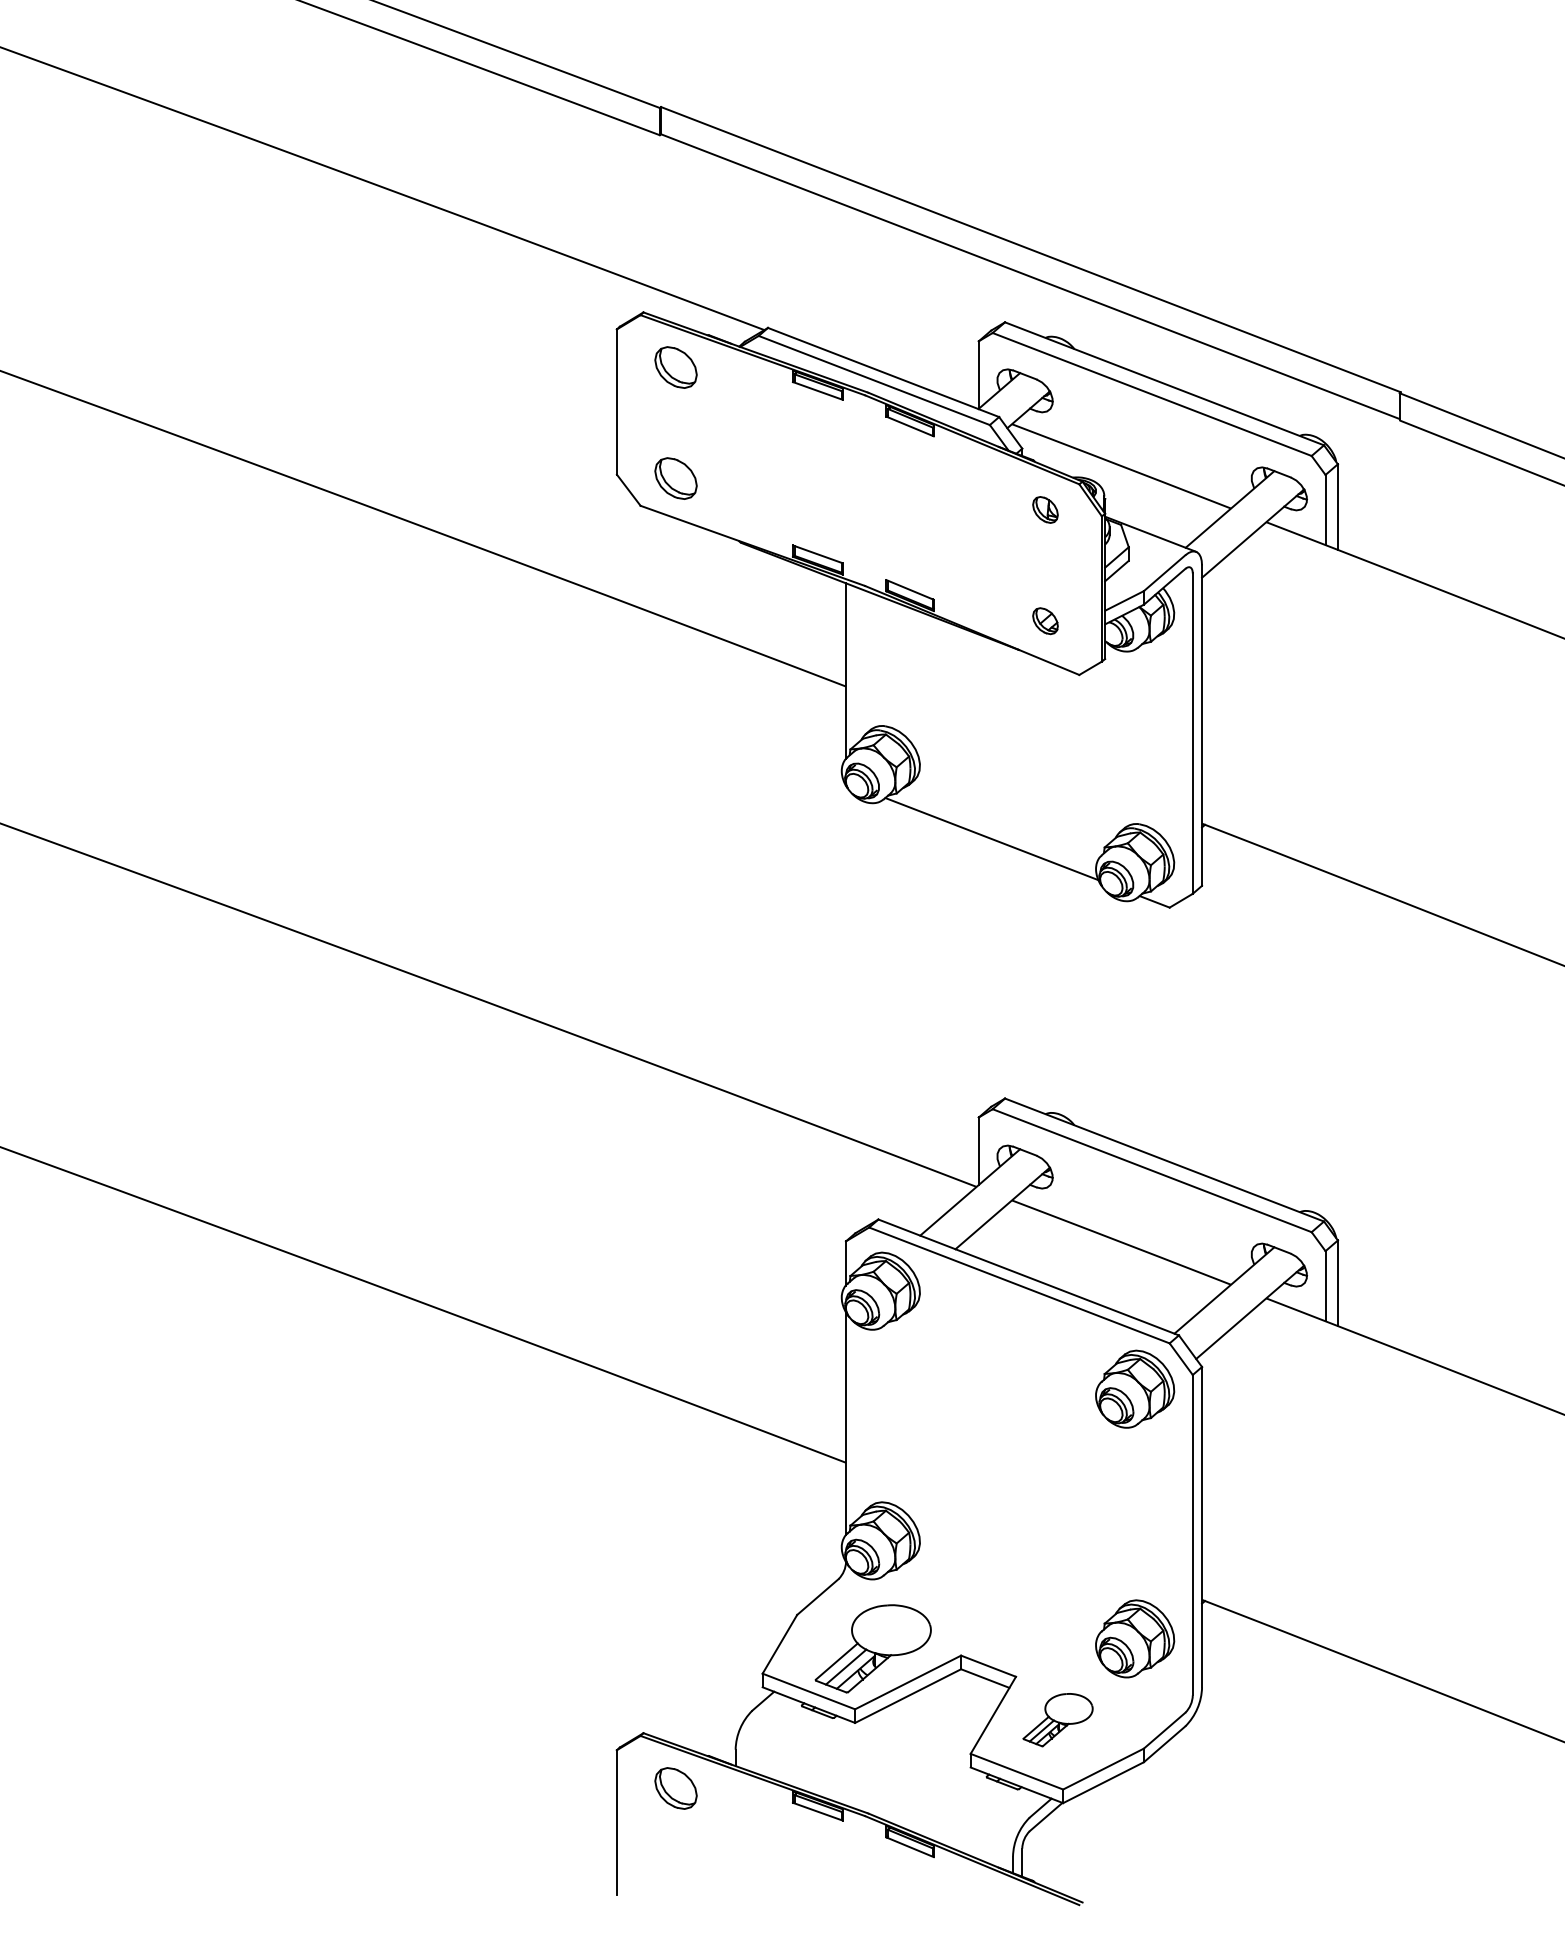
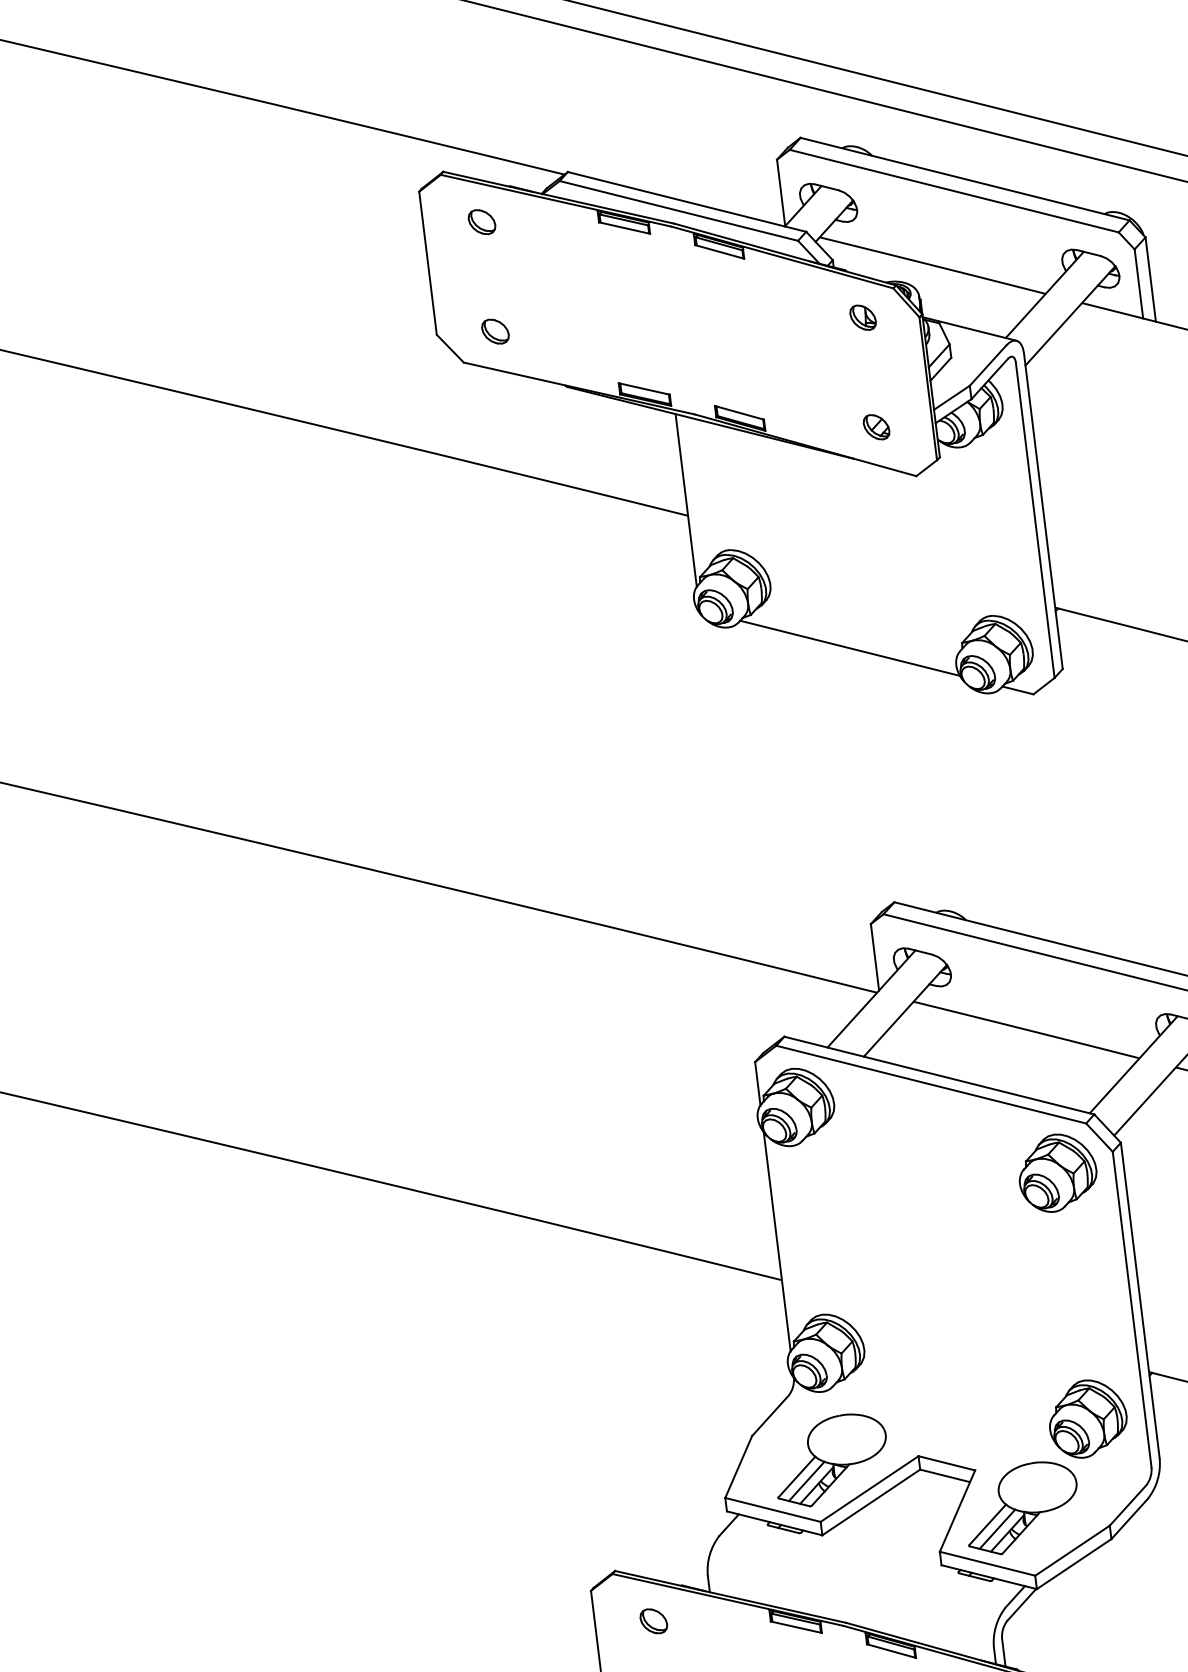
part: (675, 367) -> (481, 222), size x0.62
part: (675, 478) -> (494, 331), size x0.62
part: (1057, 1719) -> (1021, 1507), size x1.67
part: (675, 1787) -> (653, 1620), size x0.62

